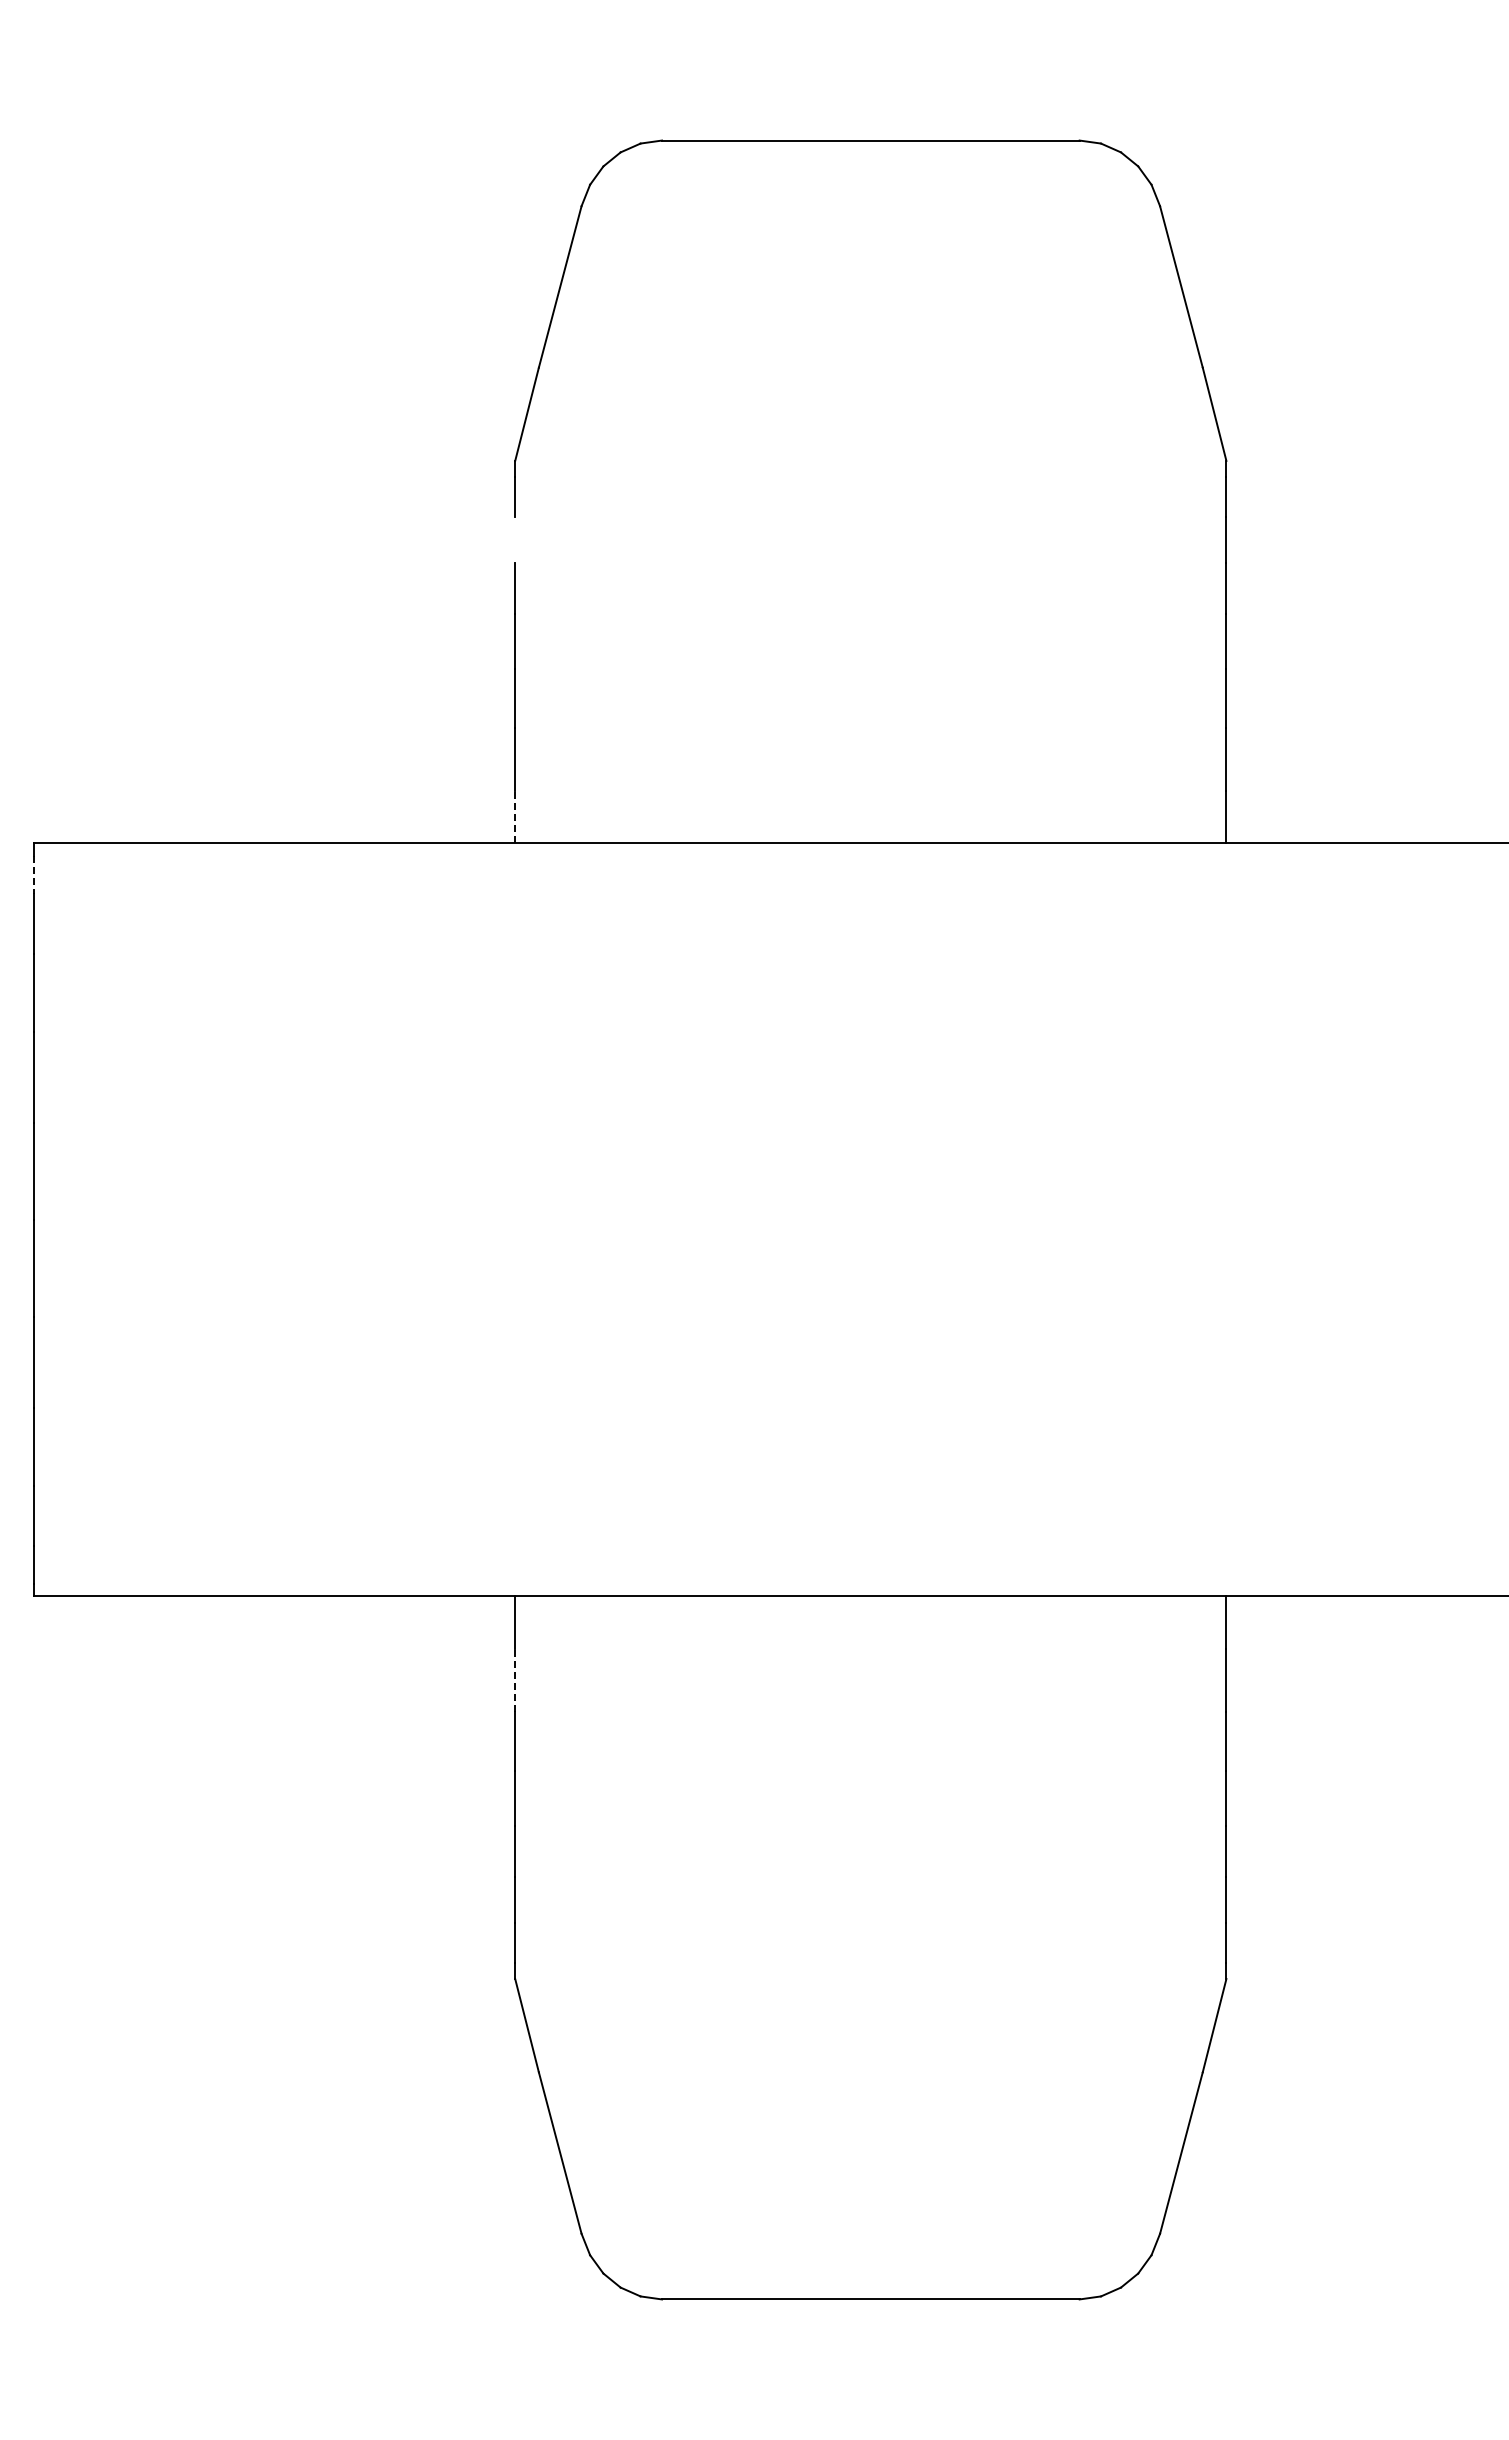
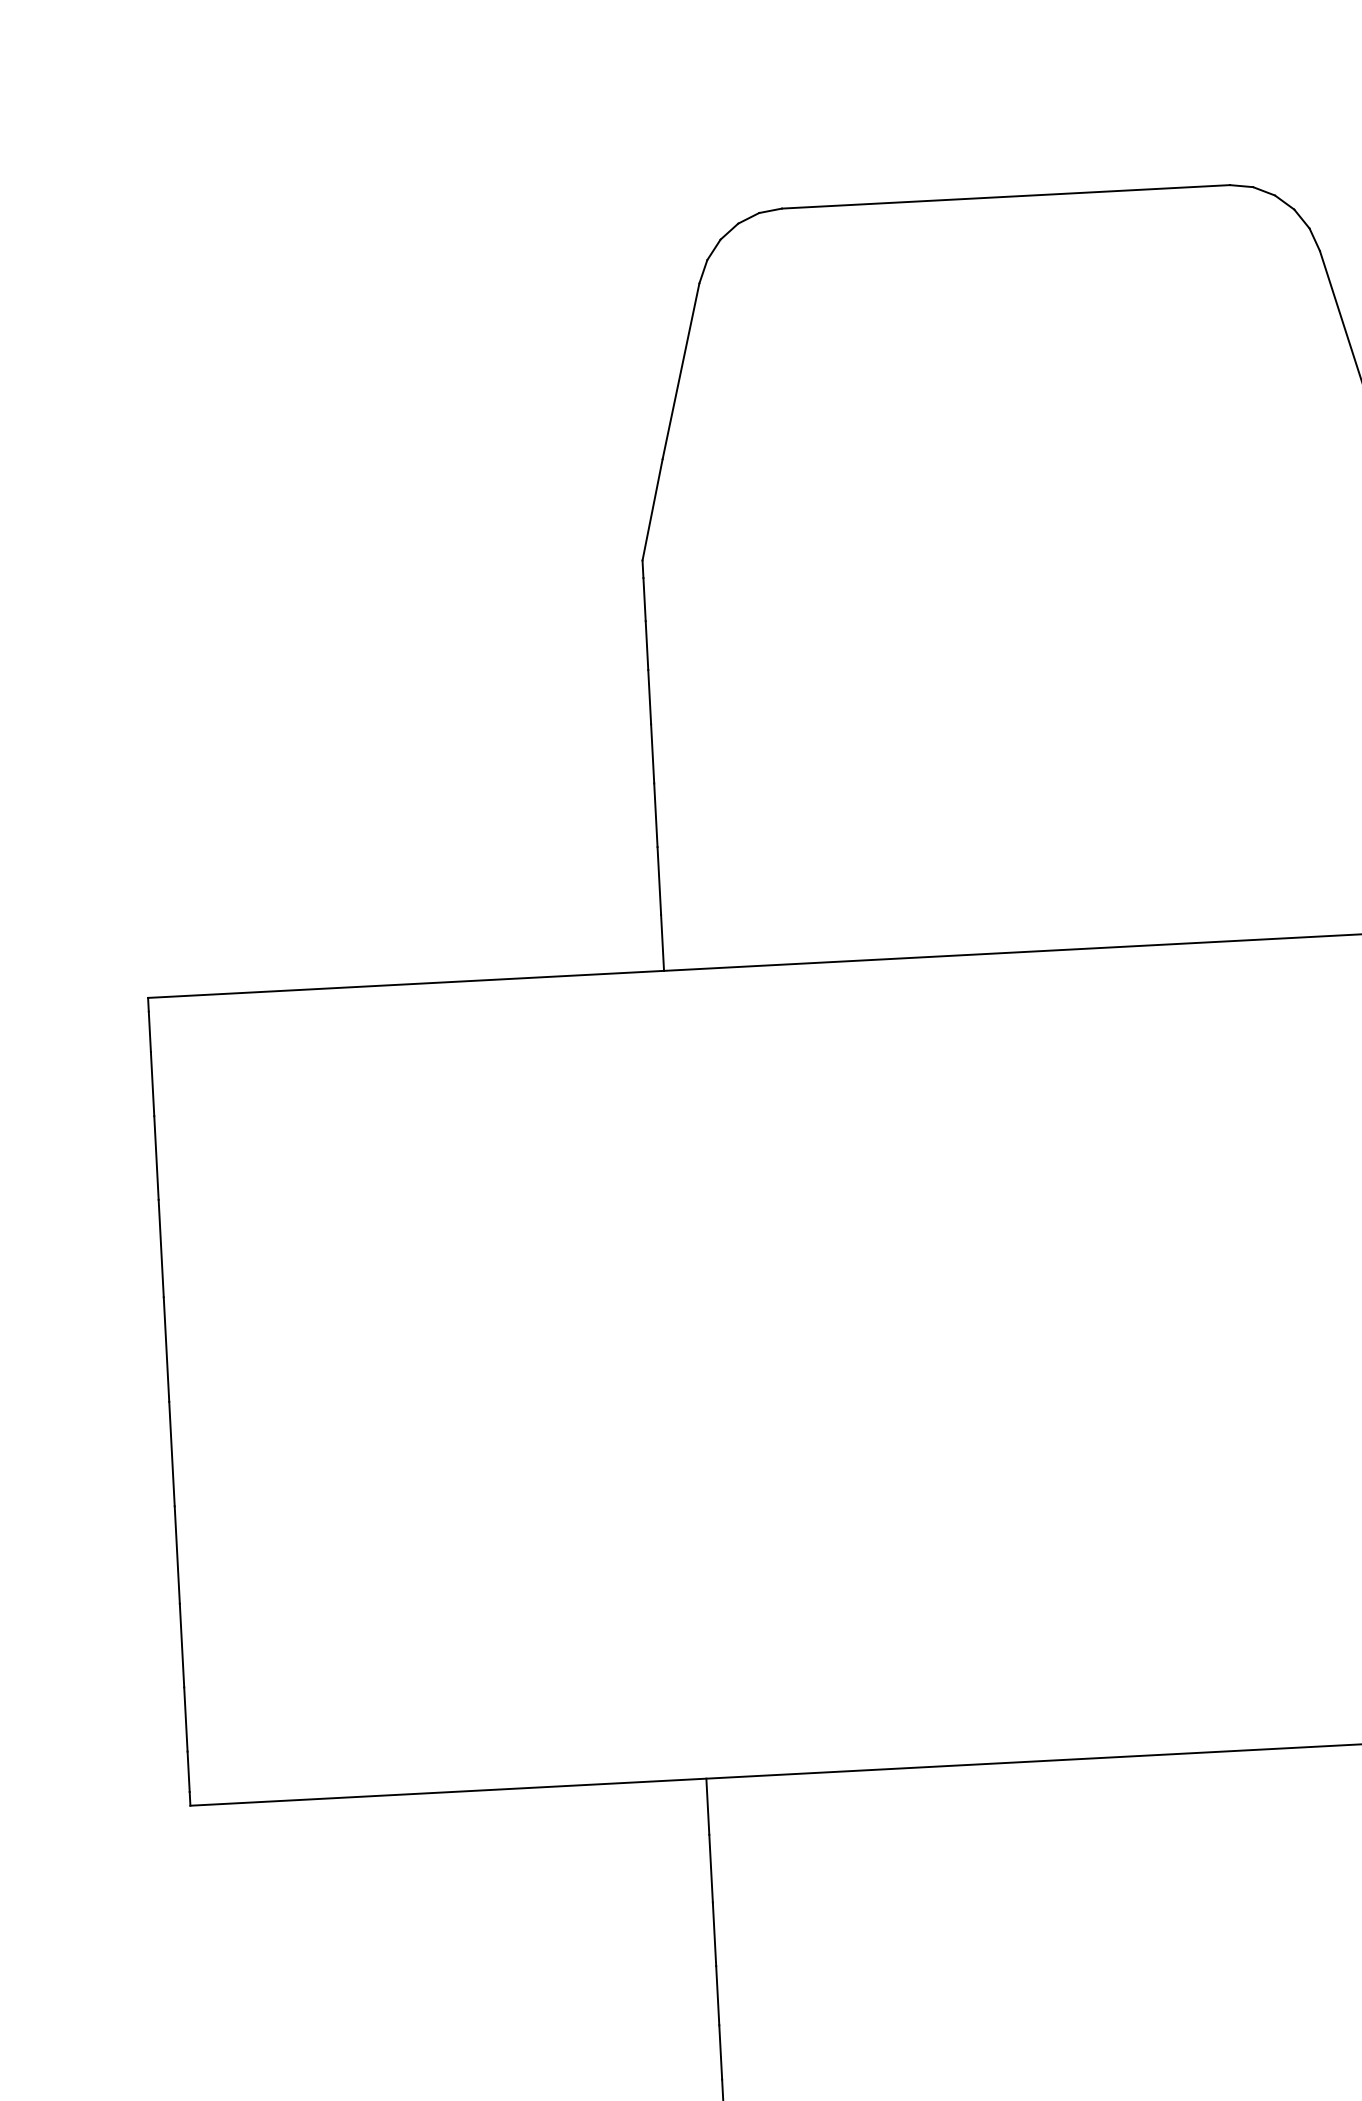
line: (515, 540) -> (647, 645), added
line: (515, 816) -> (662, 941), dashed -> solid
line: (34, 875) -> (150, 1032), dashed -> solid
line: (515, 1680) -> (711, 1868), dashed -> solid

